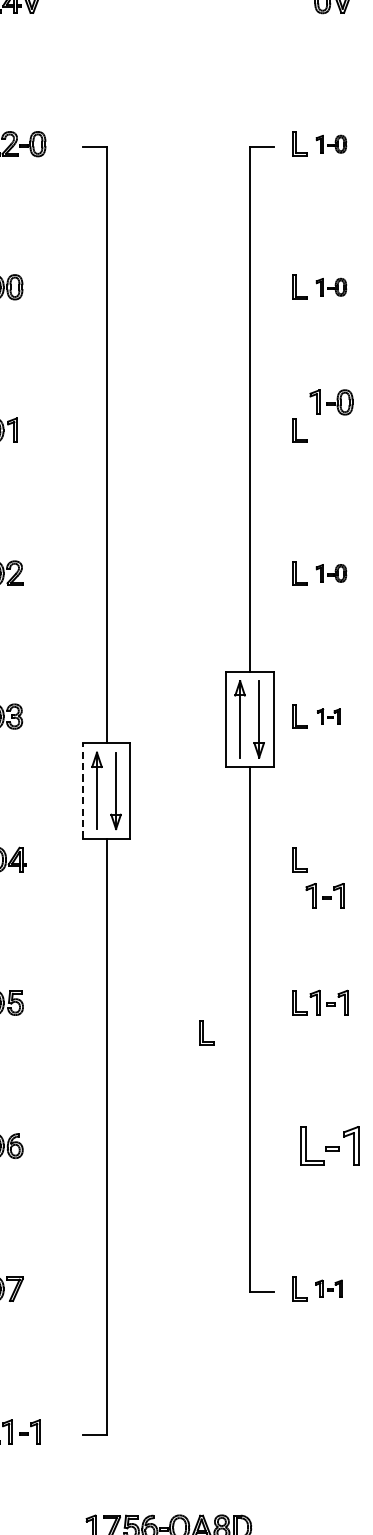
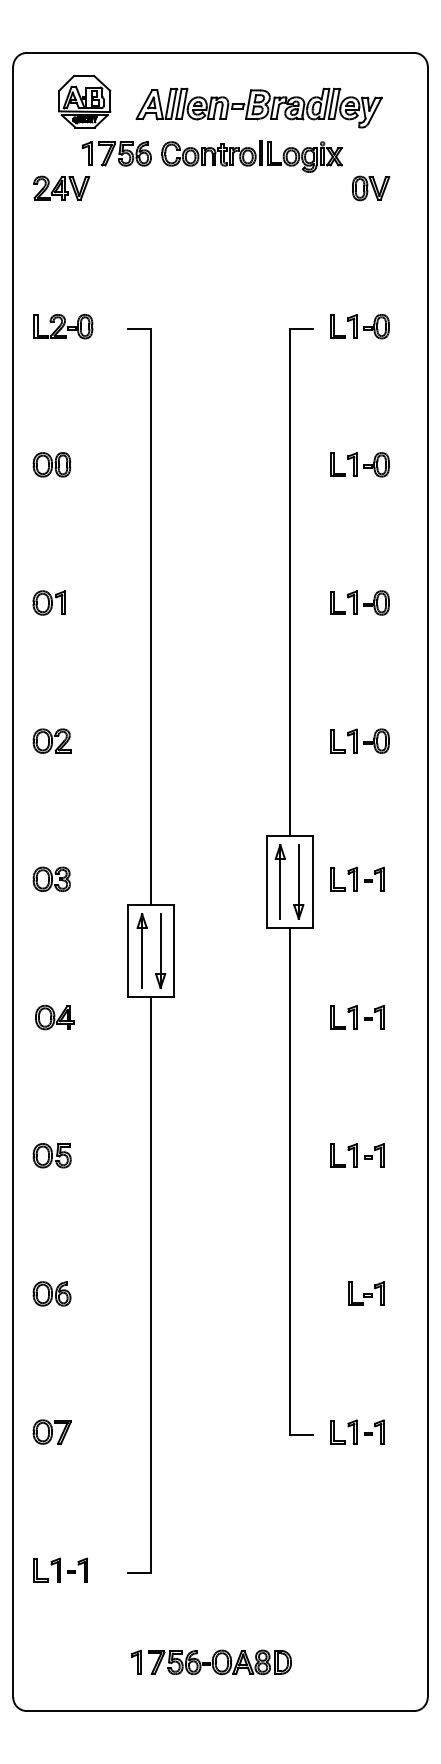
part: (331, 144) -> (368, 326), size x1.43
part: (331, 286) -> (368, 464), size x1.43
part: (331, 401) -> (368, 602), moved
part: (331, 572) -> (368, 740), size x1.43
part: (328, 715) -> (365, 878), size x1.67
line: (82, 790) -> (128, 950), dashed -> solid
part: (324, 895) -> (365, 1017), moved
part: (206, 1032) -> (247, 1184), removed
part: (329, 1145) -> (366, 1293), size x0.62
part: (328, 1288) -> (365, 1431), size x1.43

